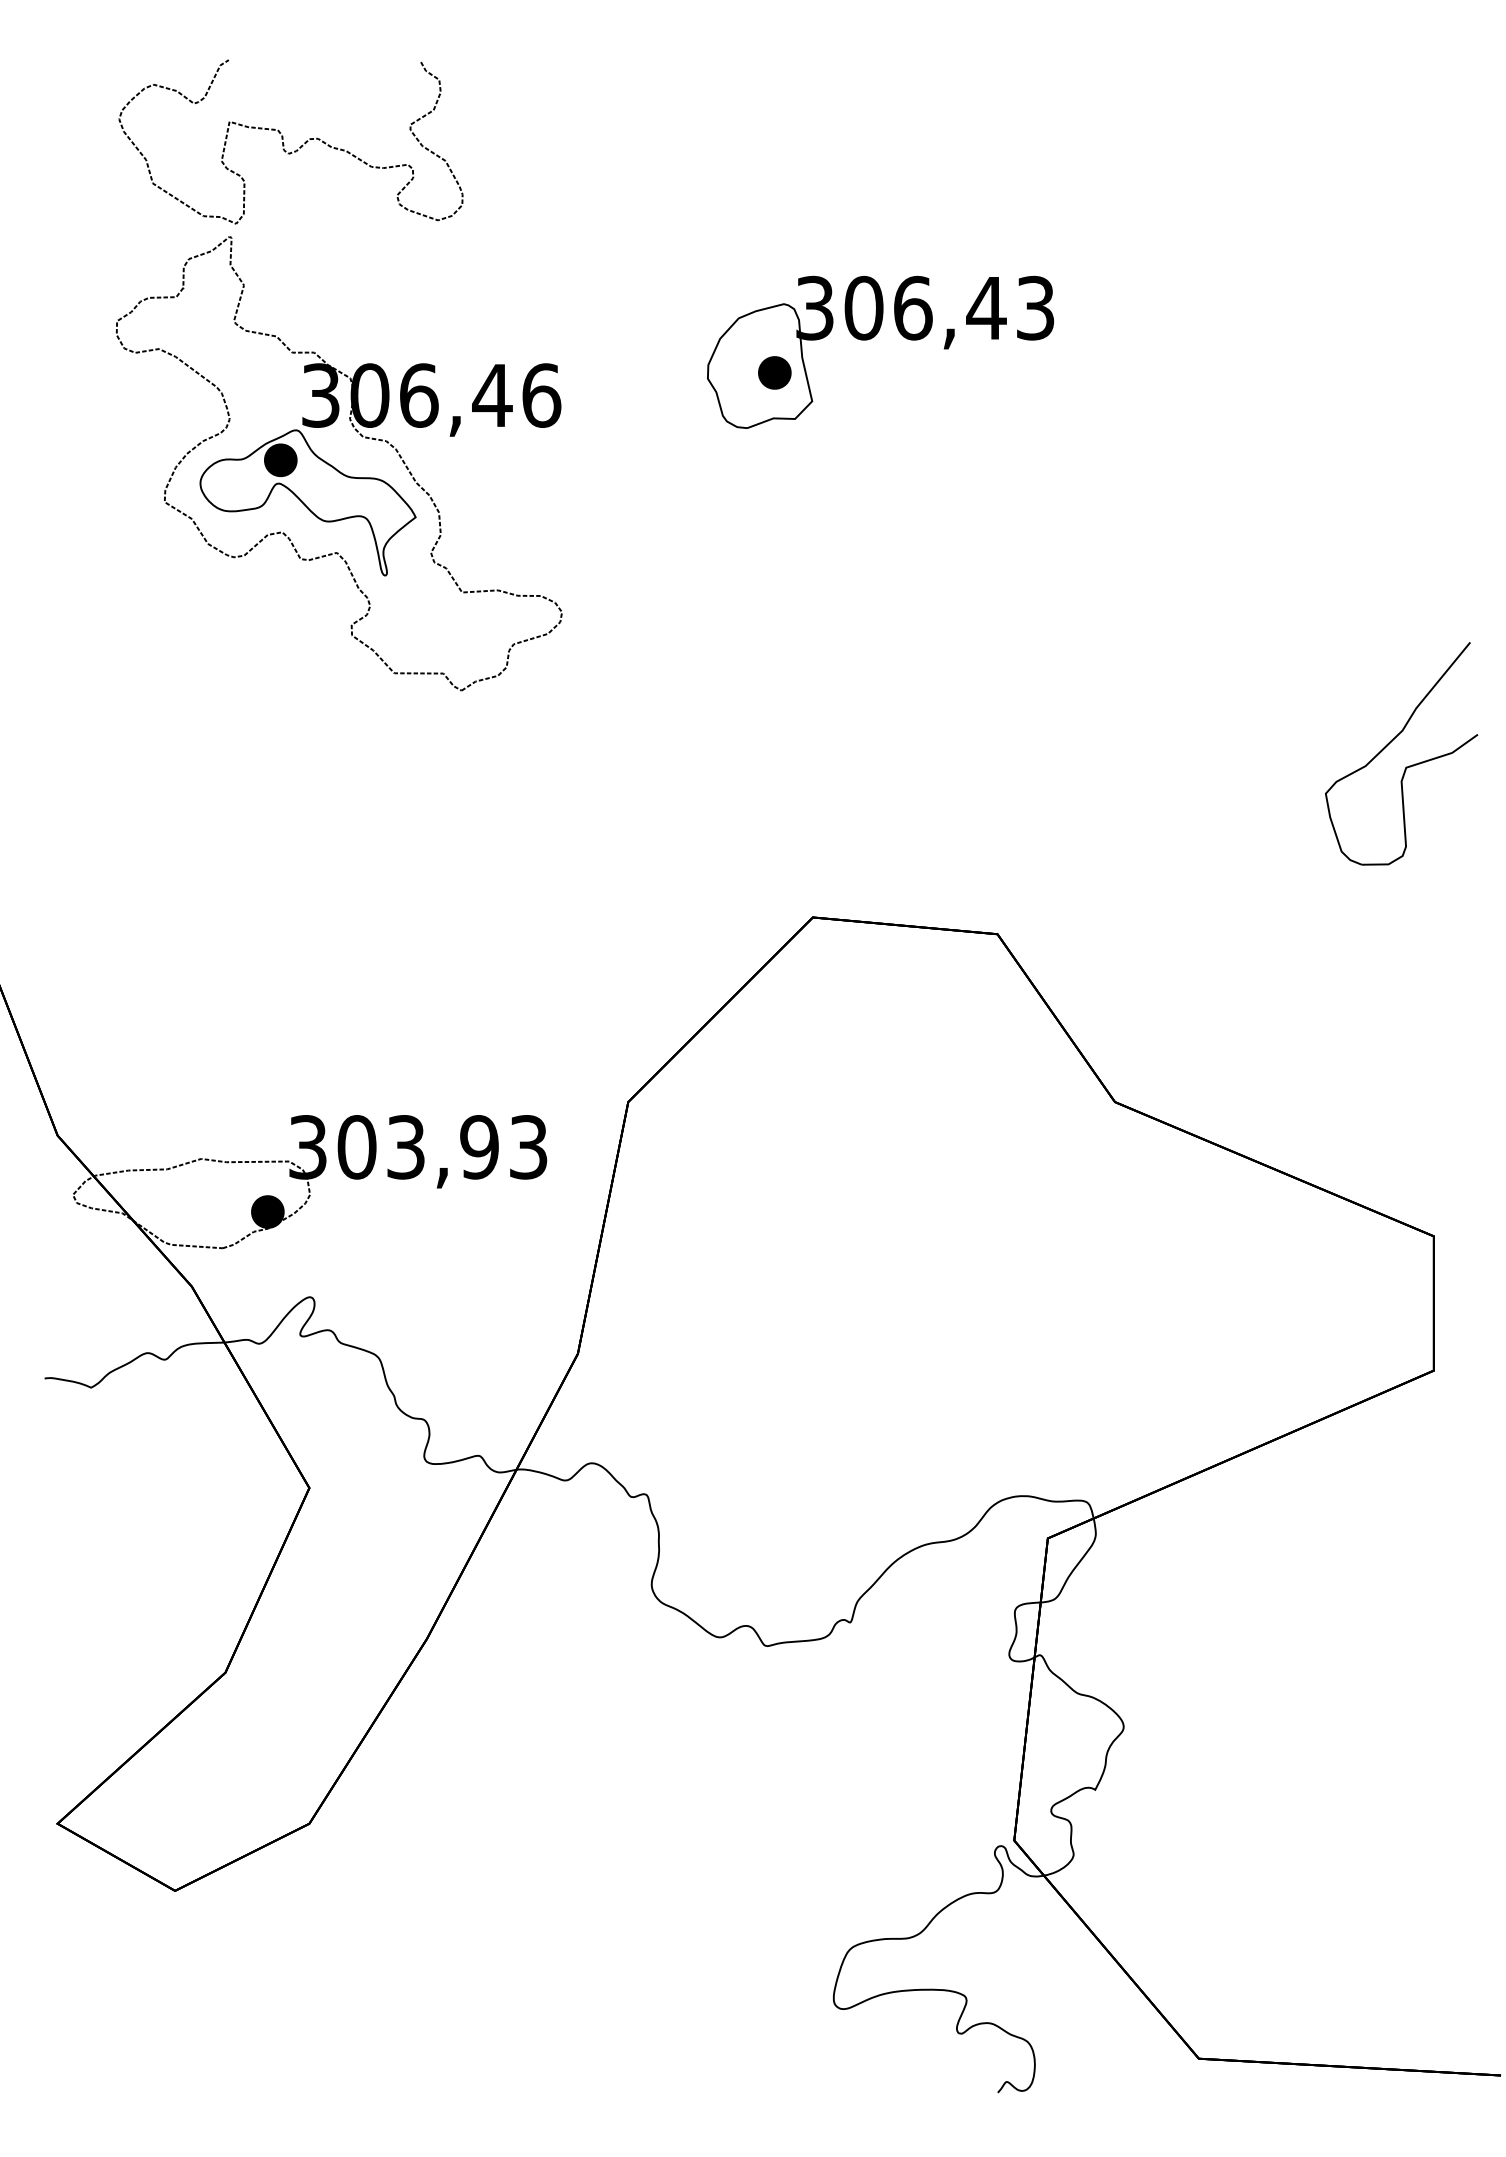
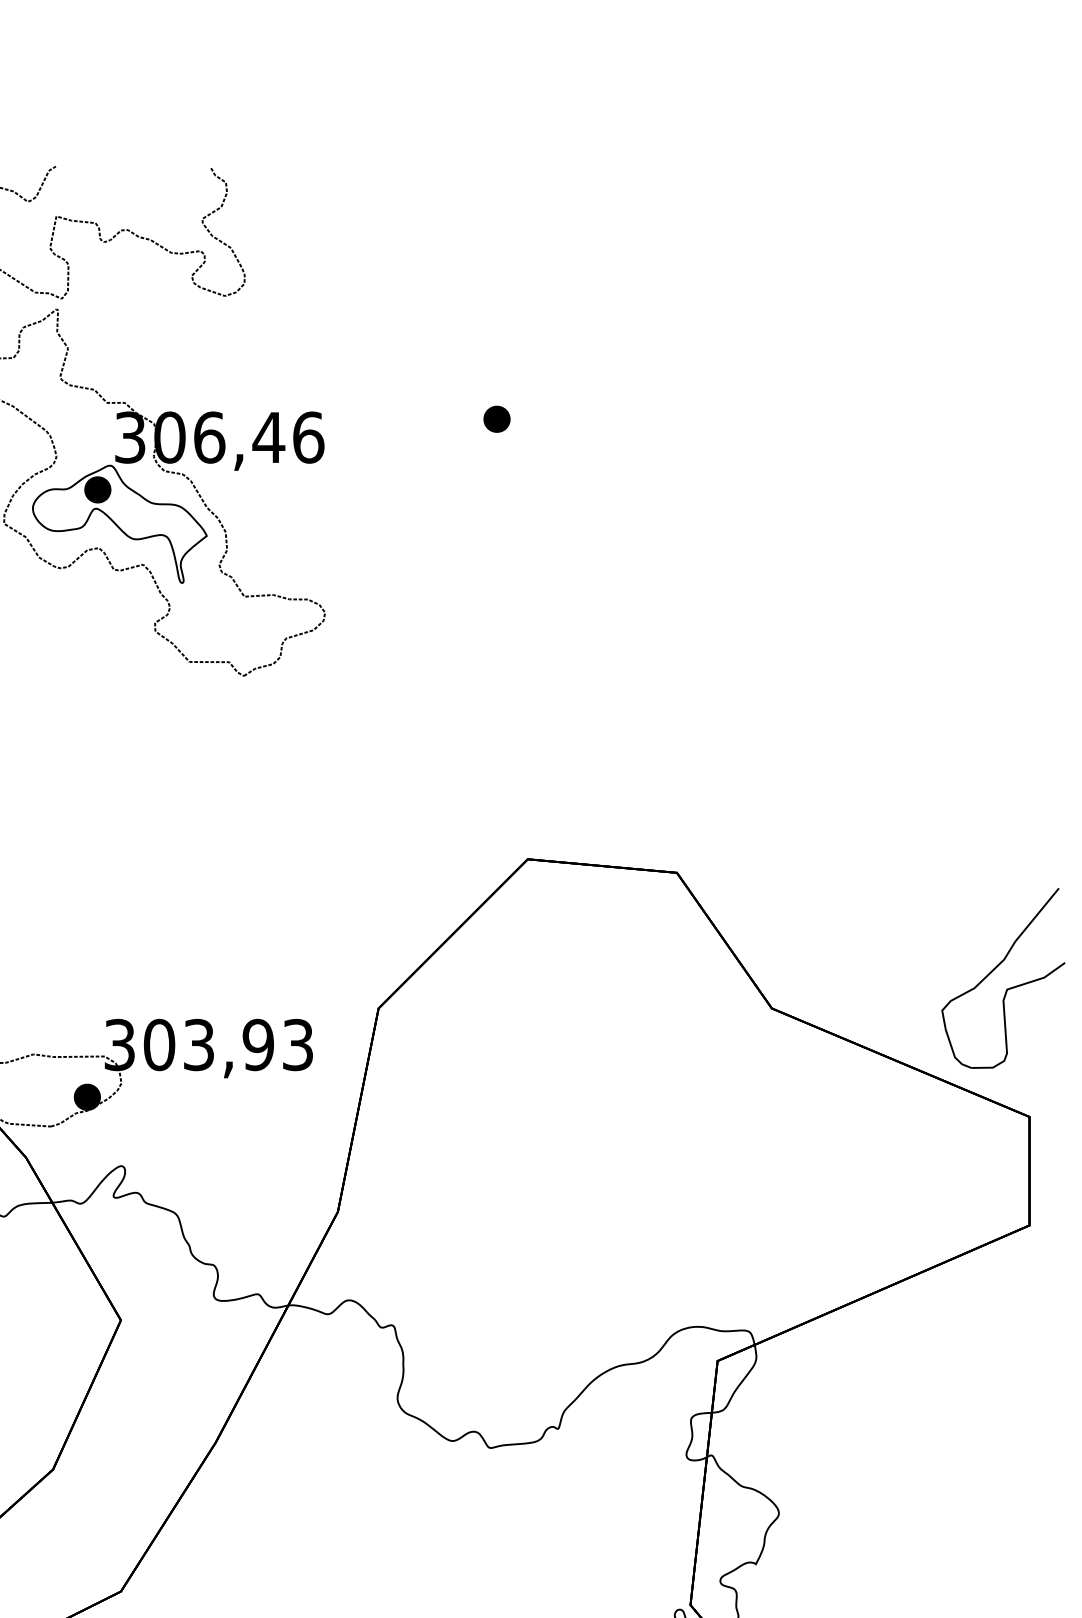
part: (874, 337) -> (577, 390), removed
part: (1406, 766) -> (1007, 988), moved

